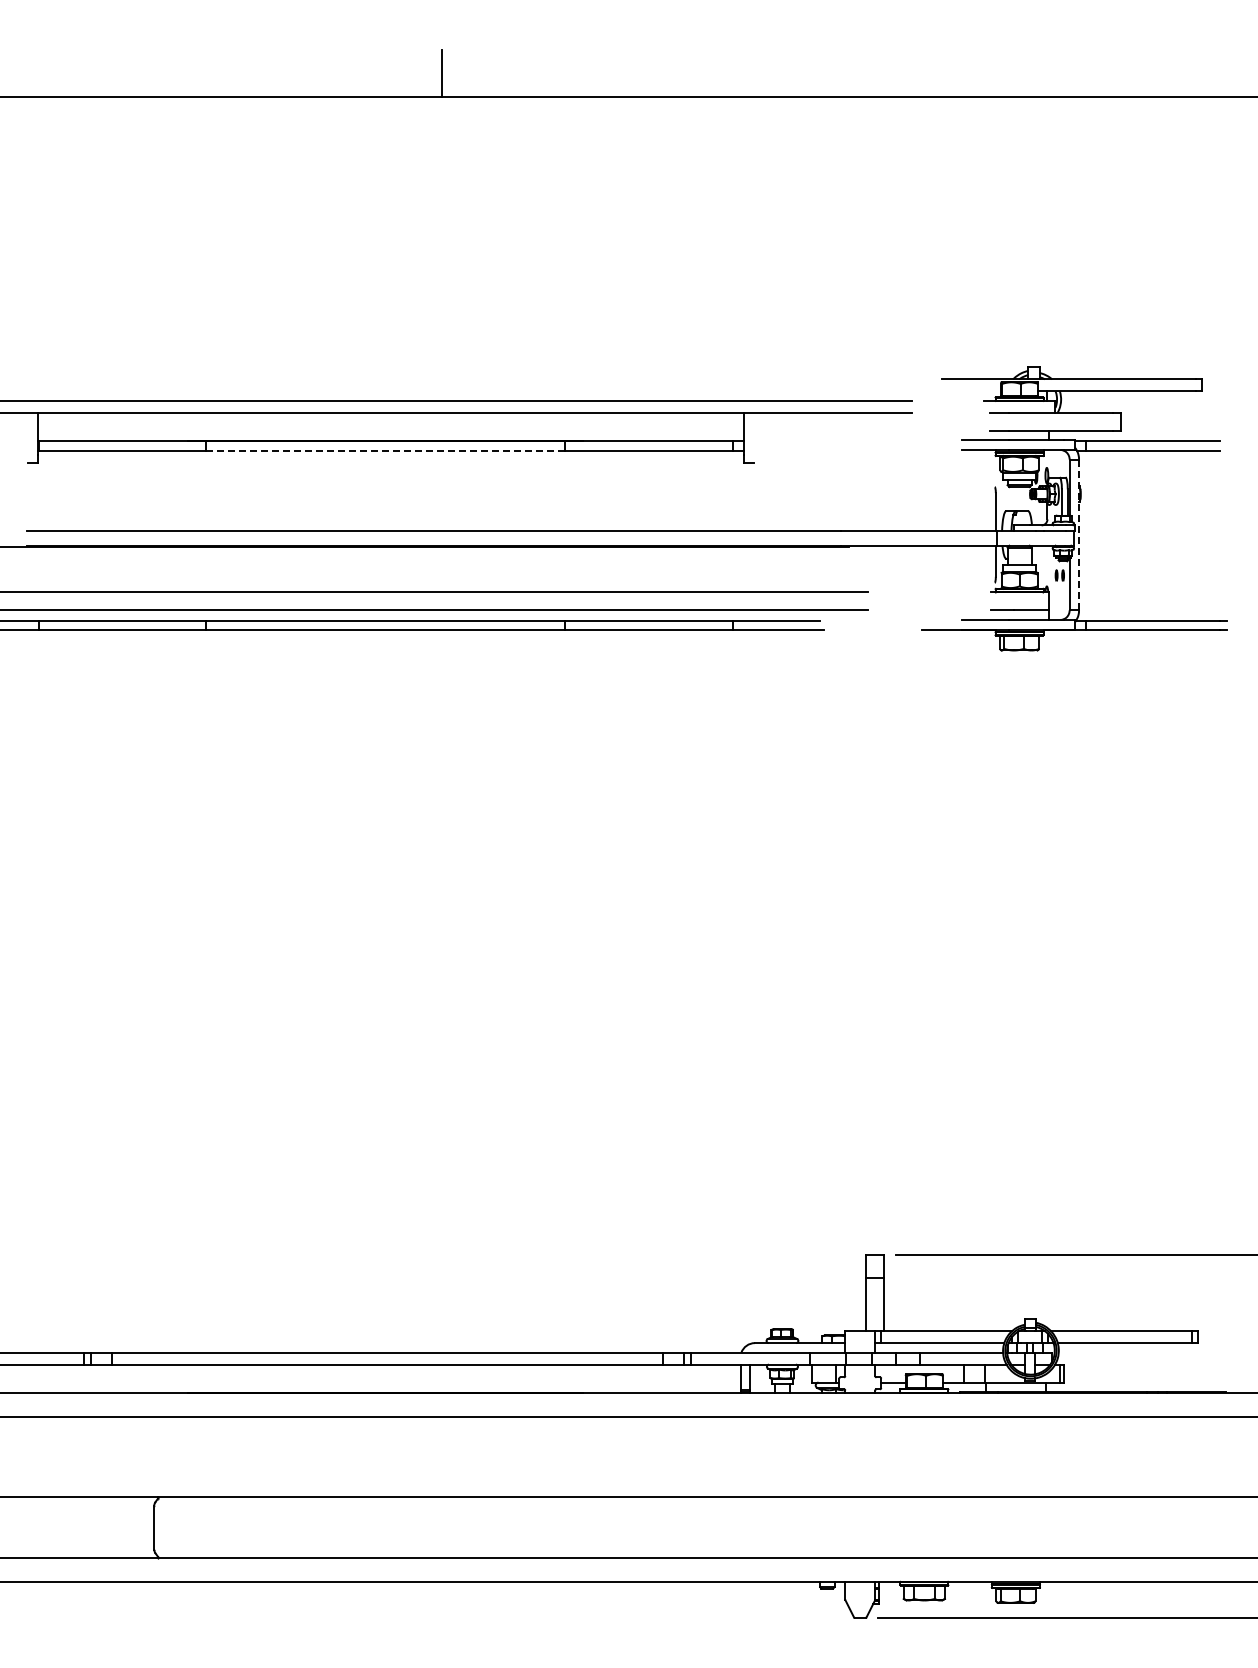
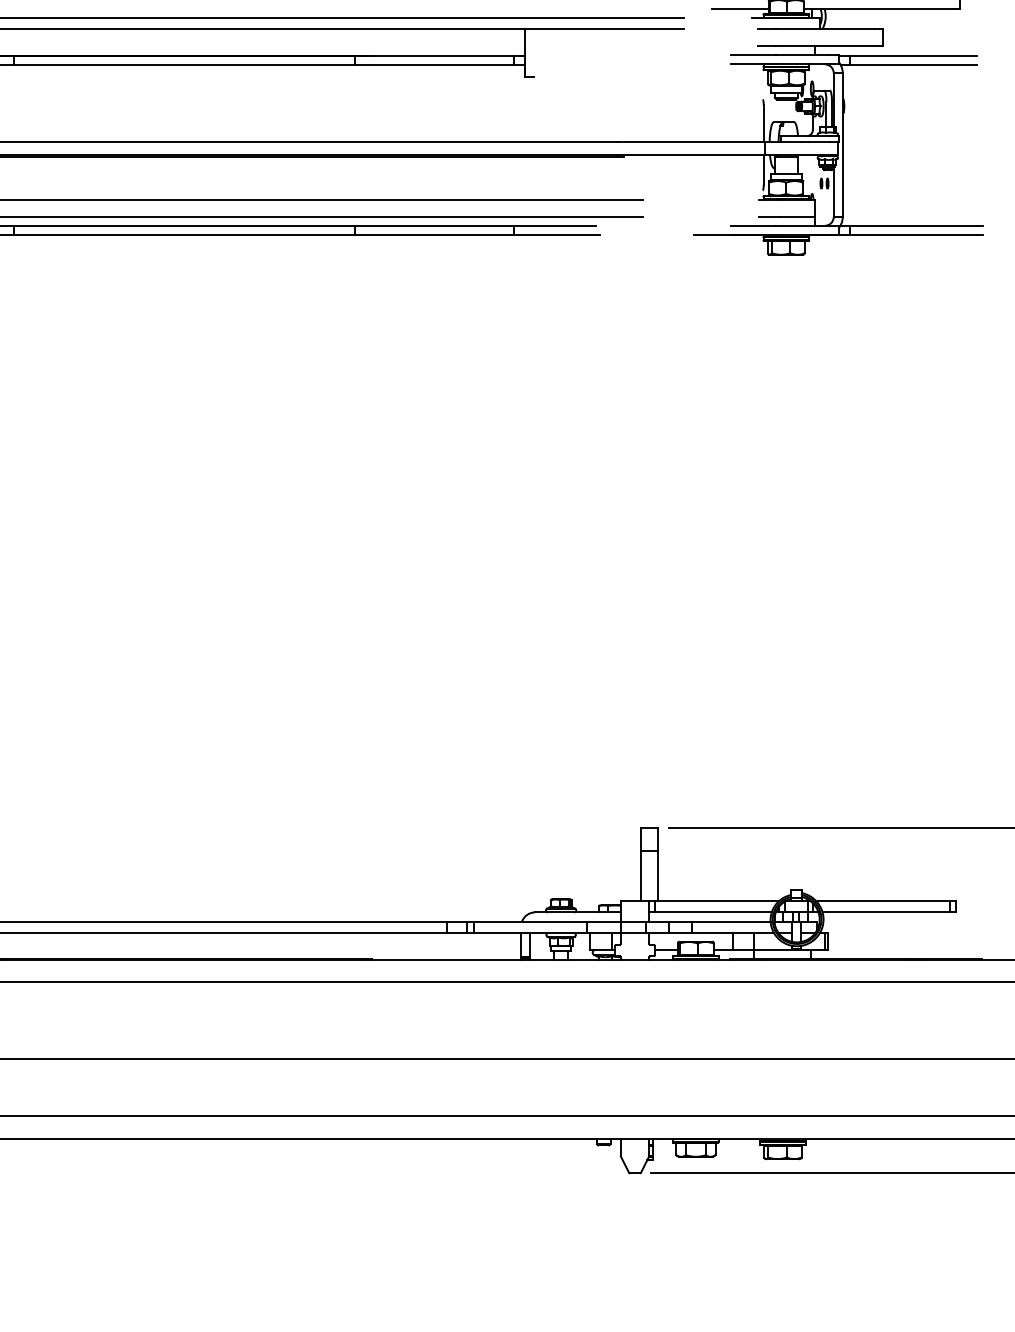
line: (971, 391) -> (740, 8), added
line: (385, 450) -> (184, 64), dashed -> solid
line: (1079, 534) -> (843, 144), dashed -> solid

